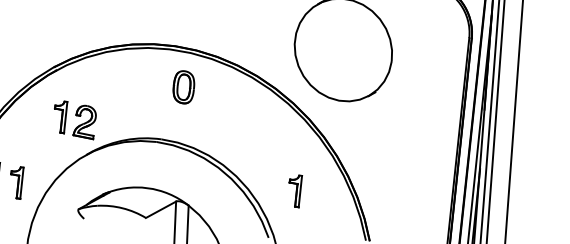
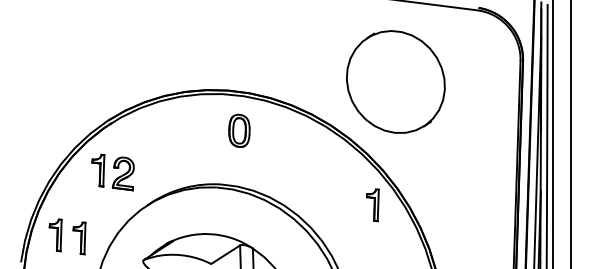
part: (74, 119) -> (112, 172), moved
part: (294, 191) -> (372, 205), moved

